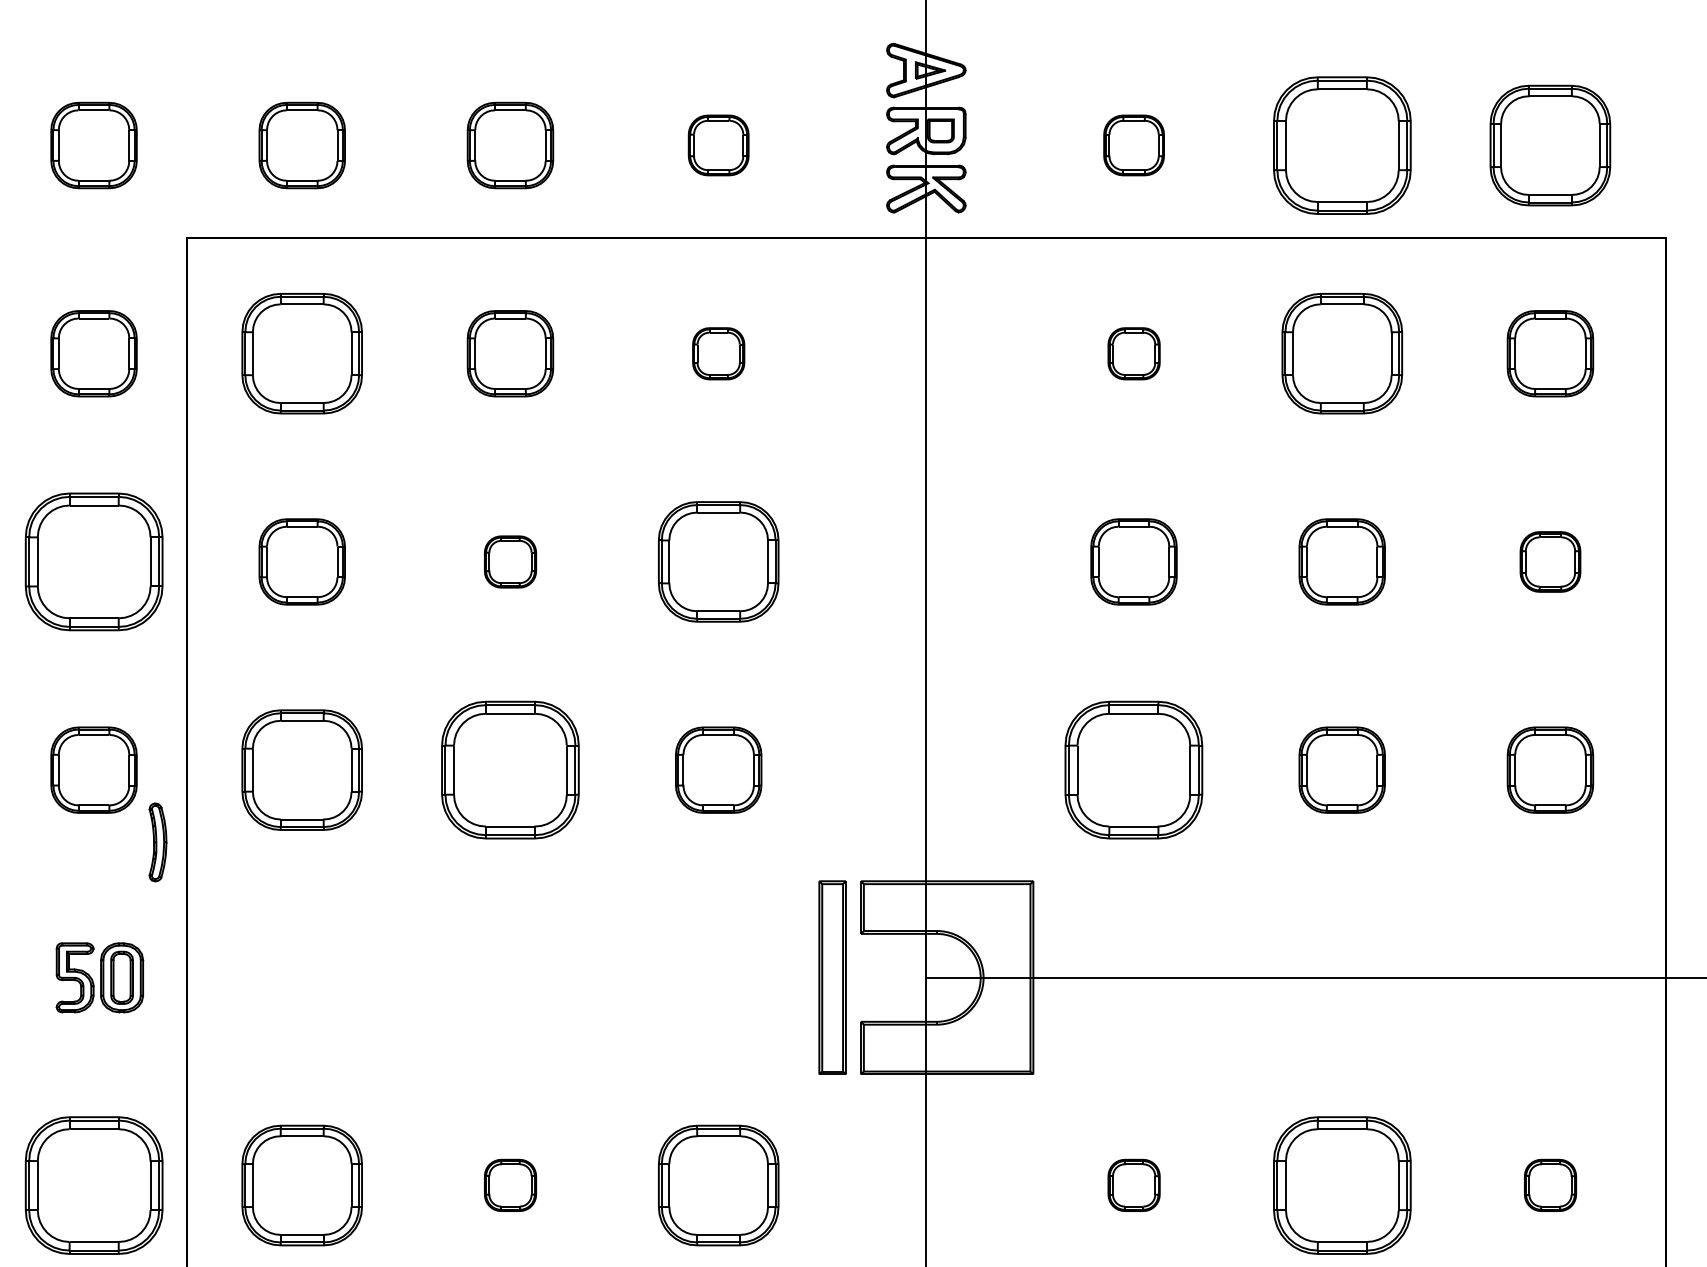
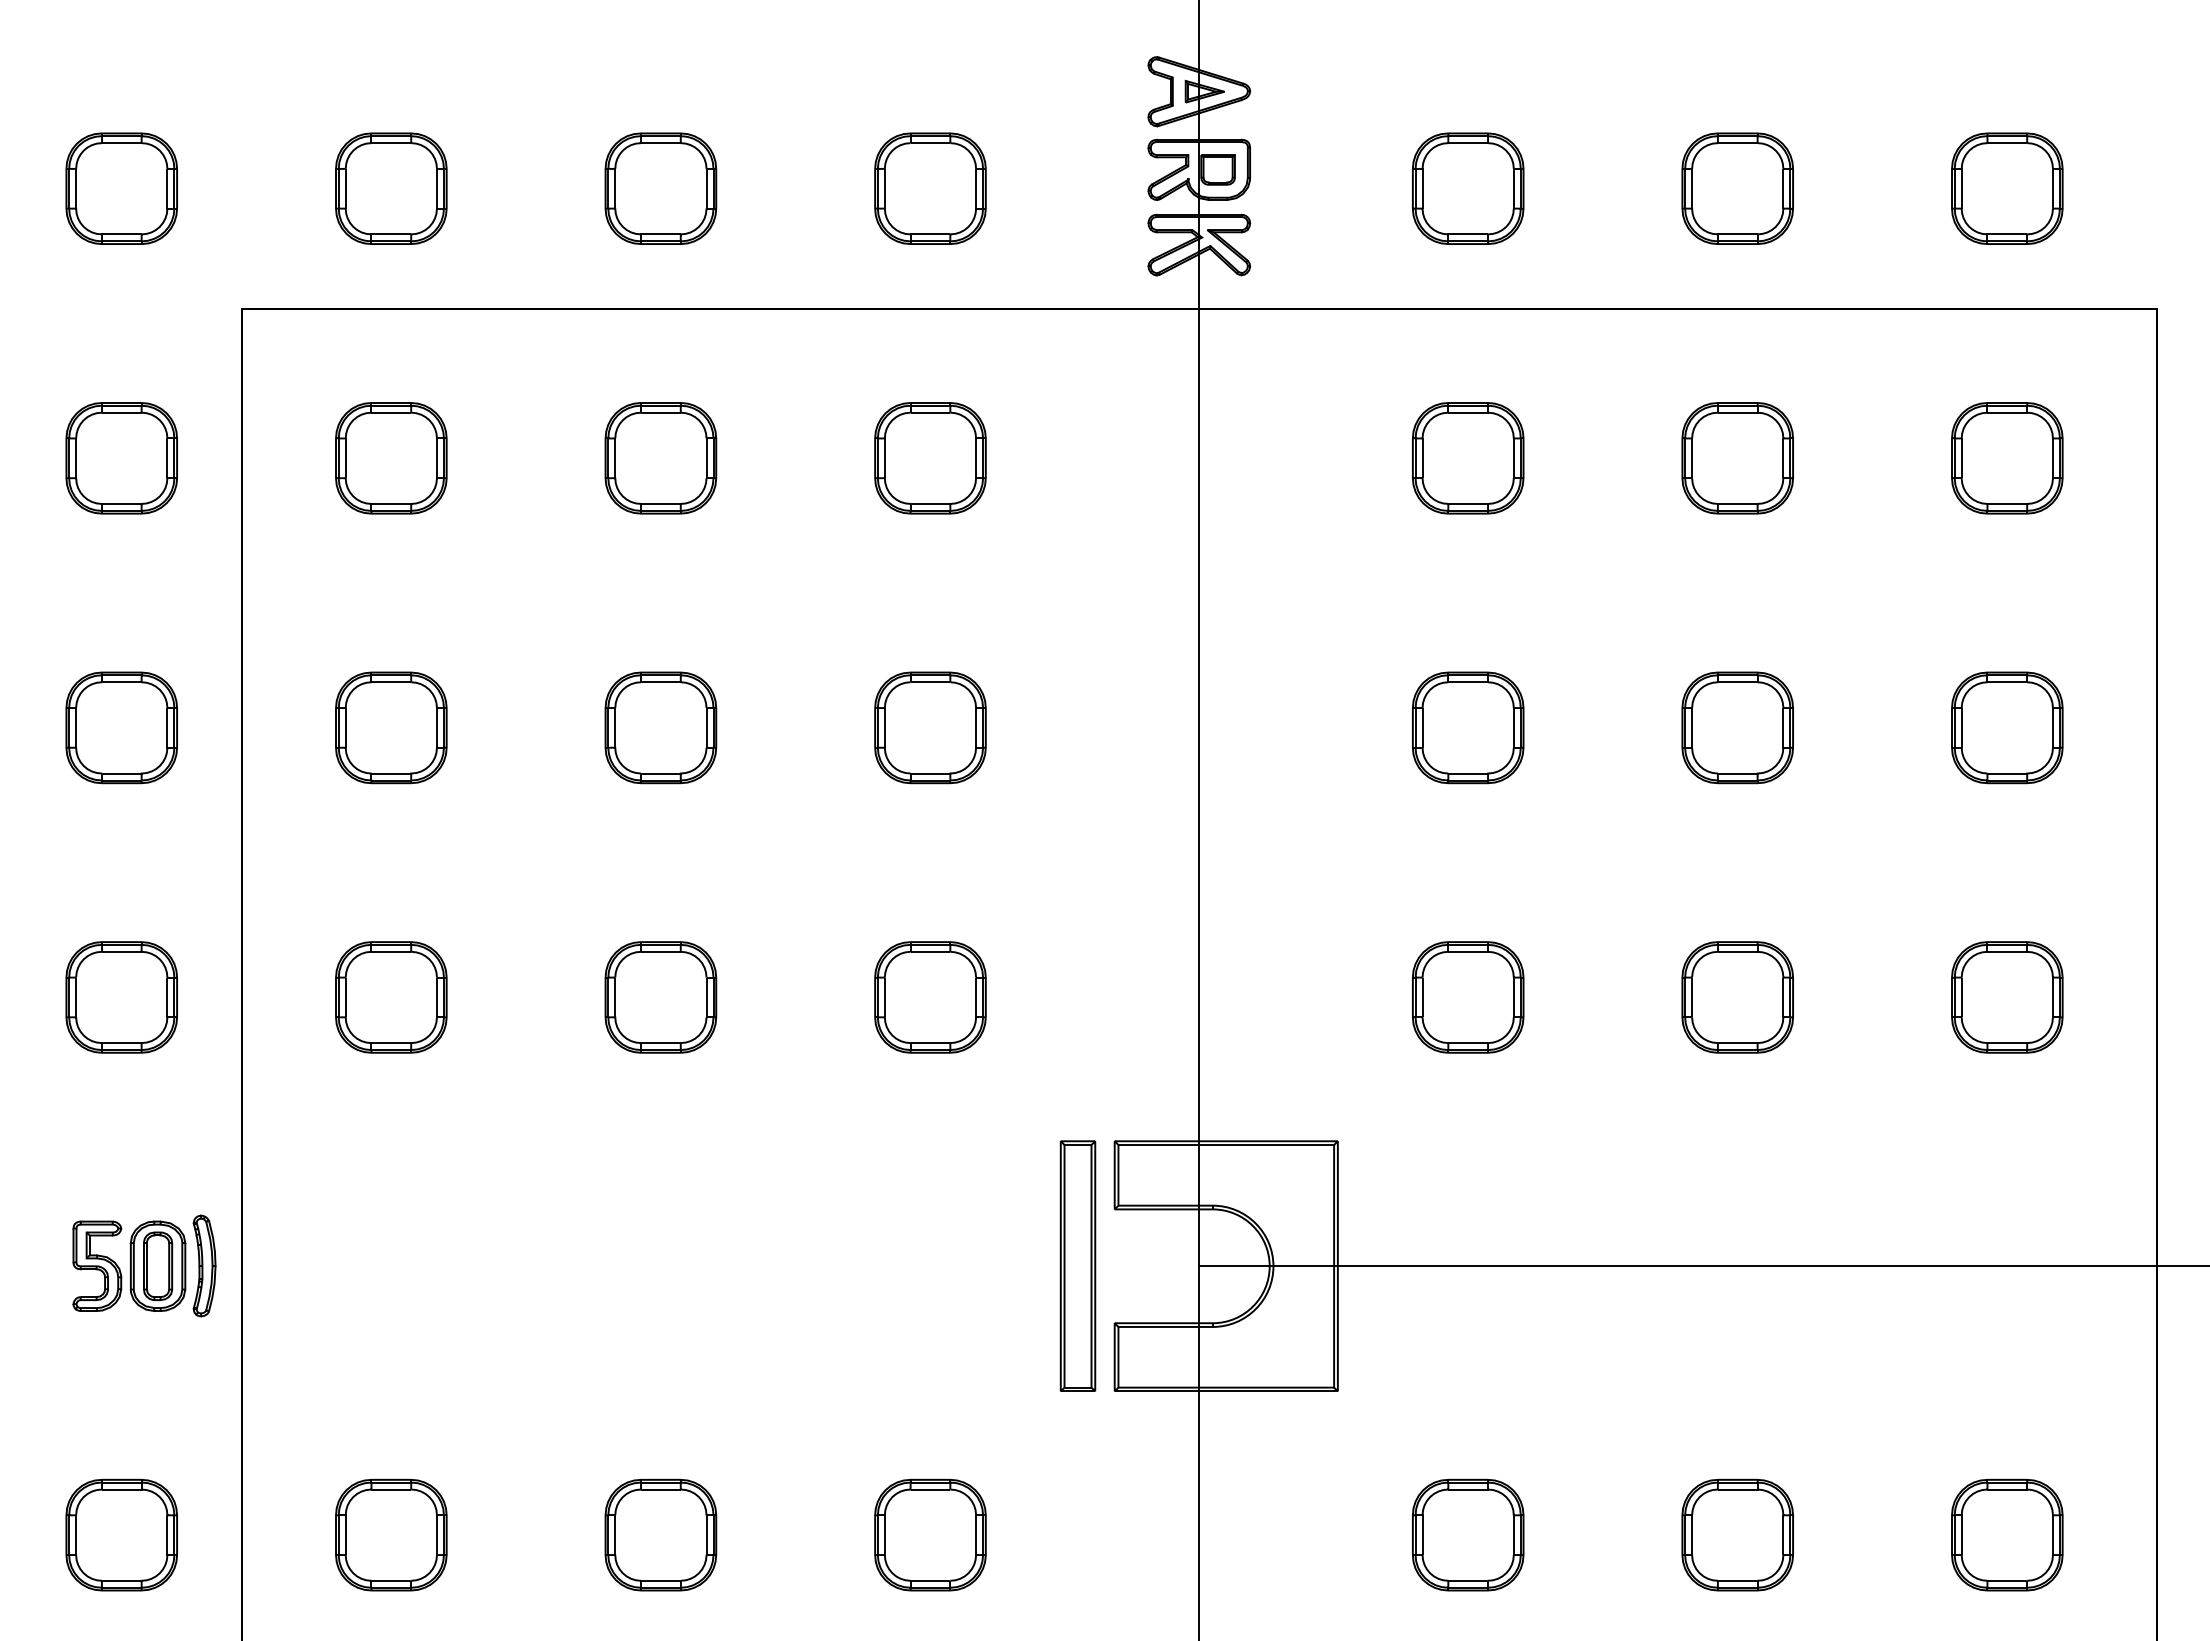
part: (718, 145) -> (930, 188), size x1.43
part: (1134, 145) -> (1468, 188), size x1.43
part: (1342, 145) -> (1737, 188), size x0.62
part: (1550, 145) -> (2007, 188), size x0.71
part: (302, 353) -> (391, 458), size x0.71
part: (718, 353) -> (930, 458), size x1.67
part: (1134, 353) -> (1468, 458), size x1.67
part: (1342, 353) -> (1737, 458), size x0.71
part: (93, 561) -> (121, 727), size x0.62
part: (510, 561) -> (660, 727), size x1.67
part: (718, 561) -> (930, 727), size x0.71
part: (1550, 561) -> (2007, 727), size x1.43
part: (302, 770) -> (391, 997), size x0.71
part: (510, 770) -> (660, 997), size x0.62
part: (1134, 770) -> (1468, 997), size x0.62
part: (157, 842) -> (204, 1265), moved
part: (93, 1184) -> (121, 1534), size x0.62
part: (302, 1184) -> (391, 1534), size x0.71
part: (510, 1184) -> (660, 1534), size x1.67
part: (718, 1184) -> (930, 1534), size x0.71
part: (1134, 1184) -> (1468, 1534), size x1.67
part: (1342, 1184) -> (1737, 1534), size x0.62
part: (1550, 1184) -> (2007, 1534), size x1.67

